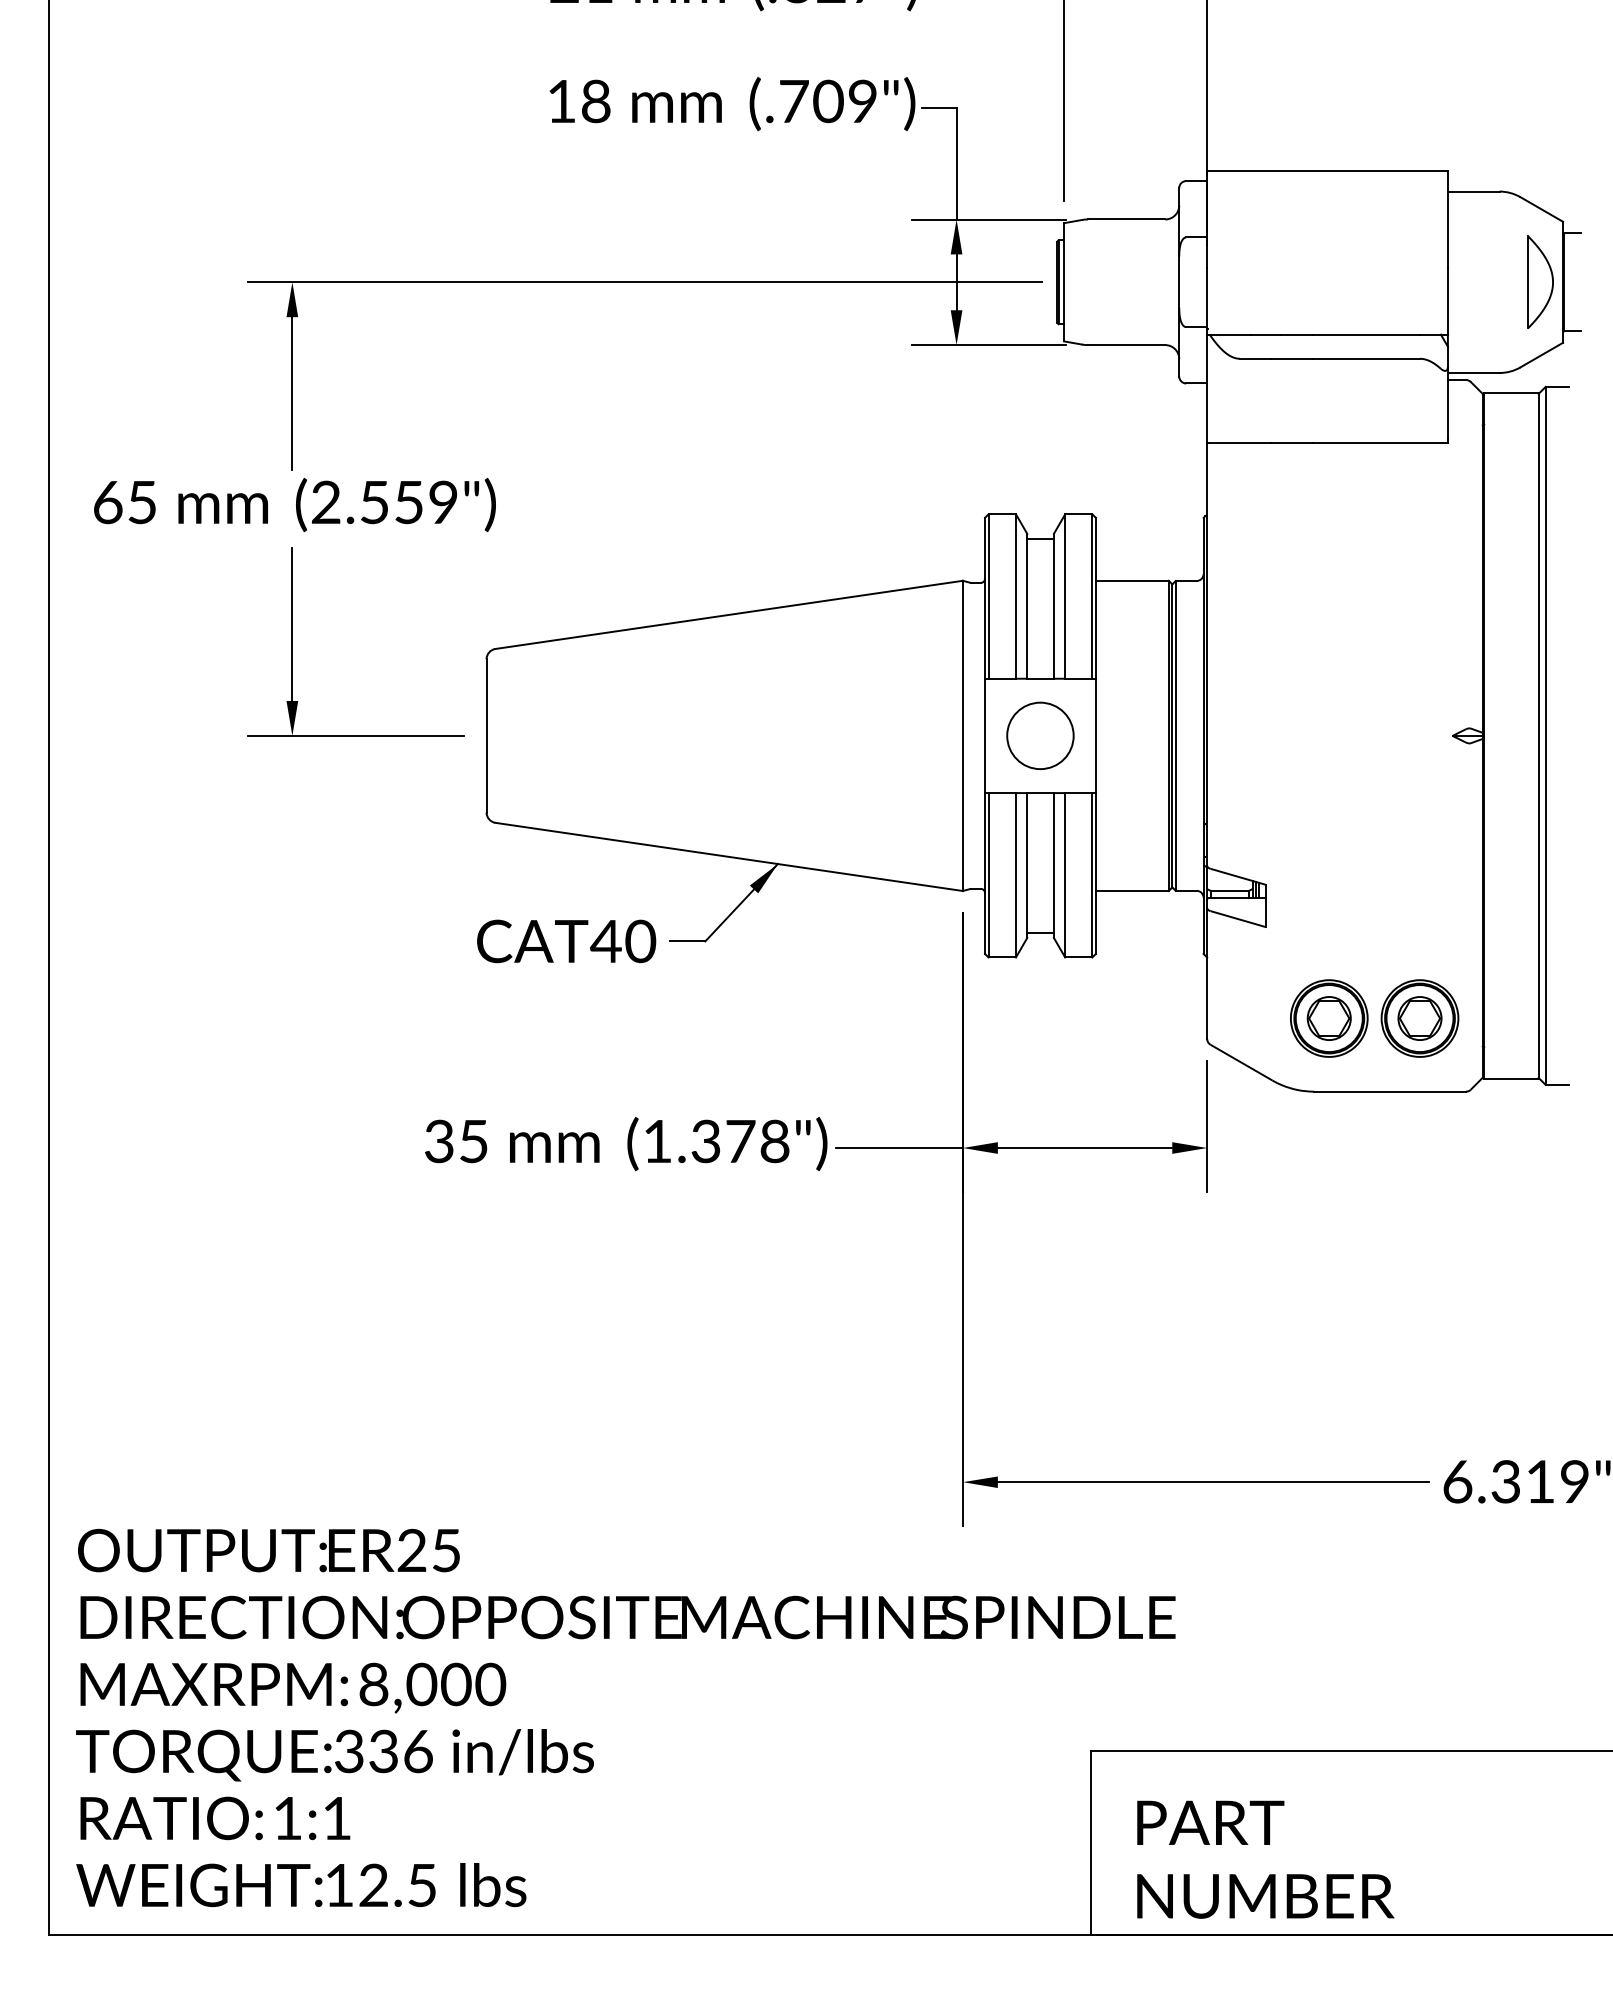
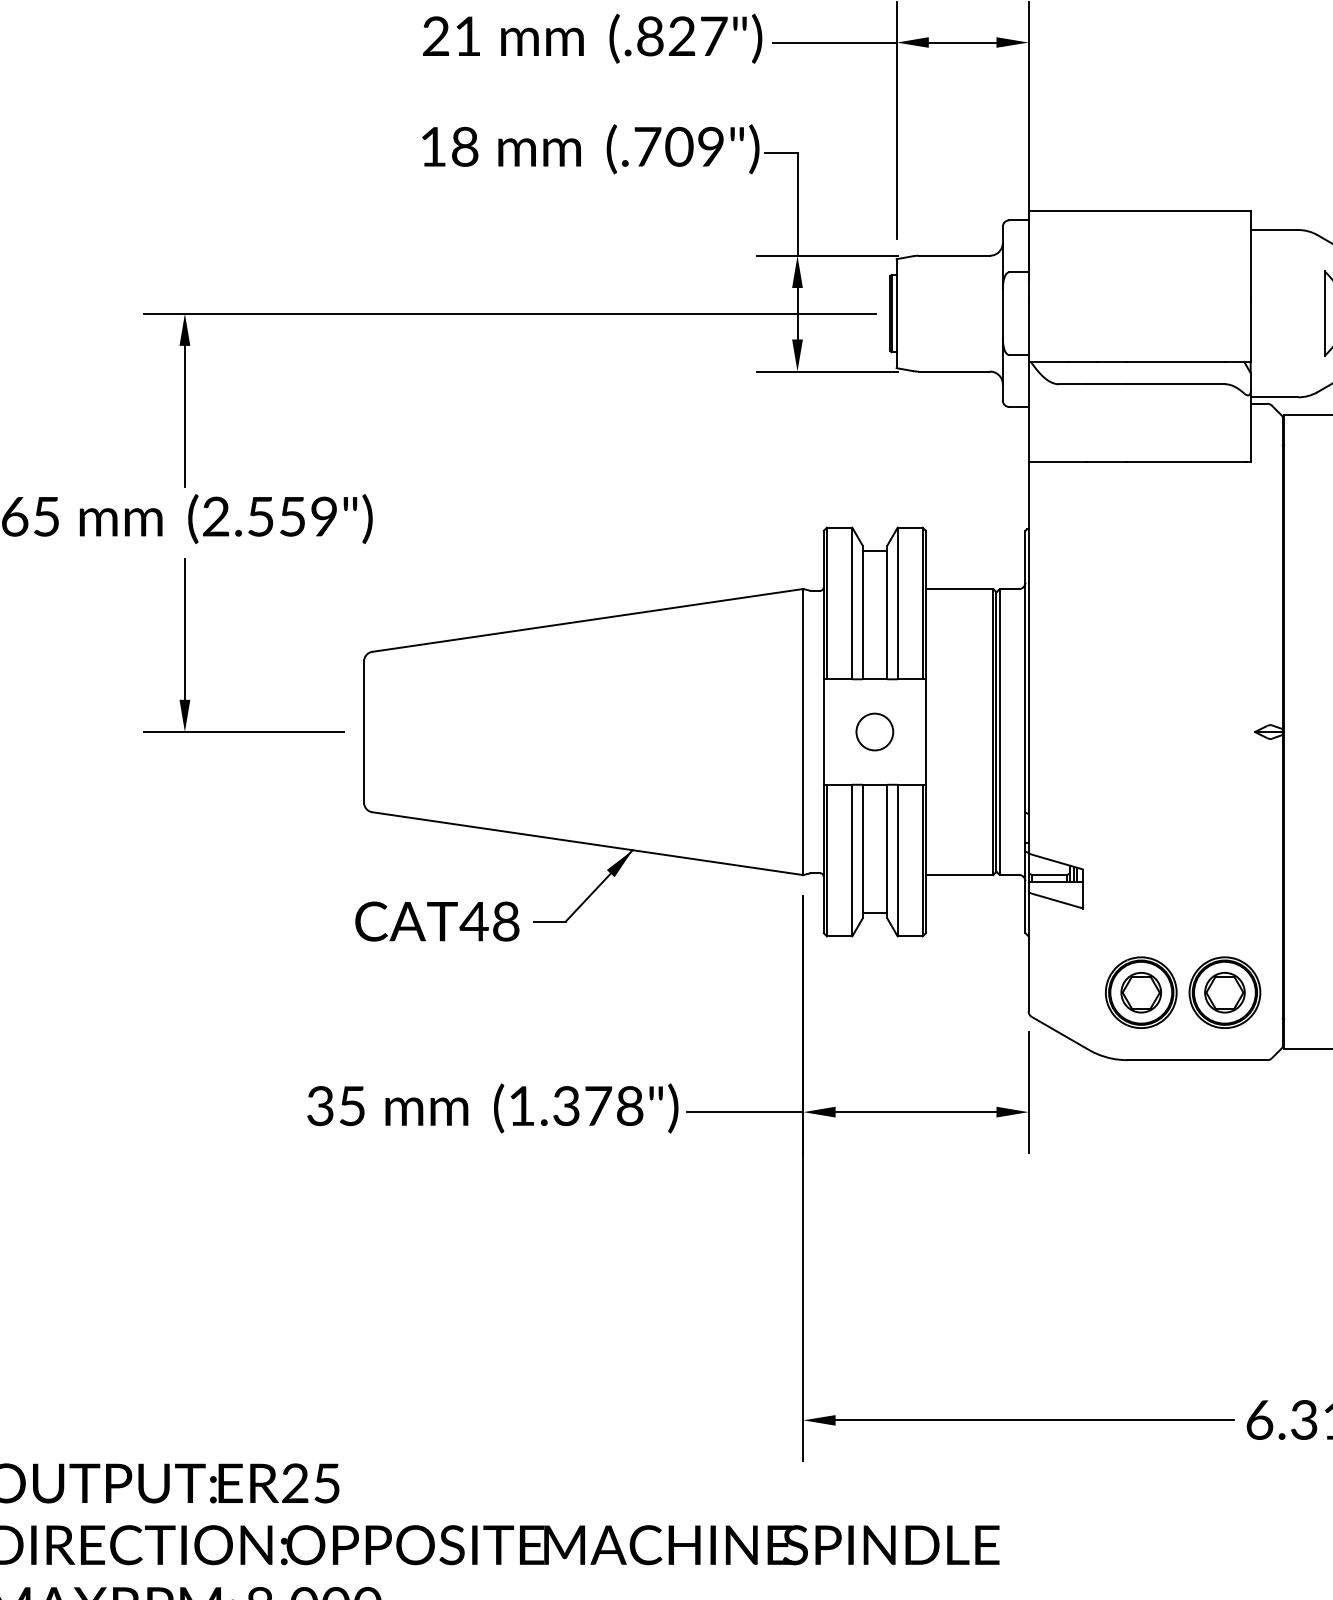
circle: (1040, 735) -> (874, 731), size x0.6
text: (640, 941) -> (506, 921), CAT40 -> CAT48

